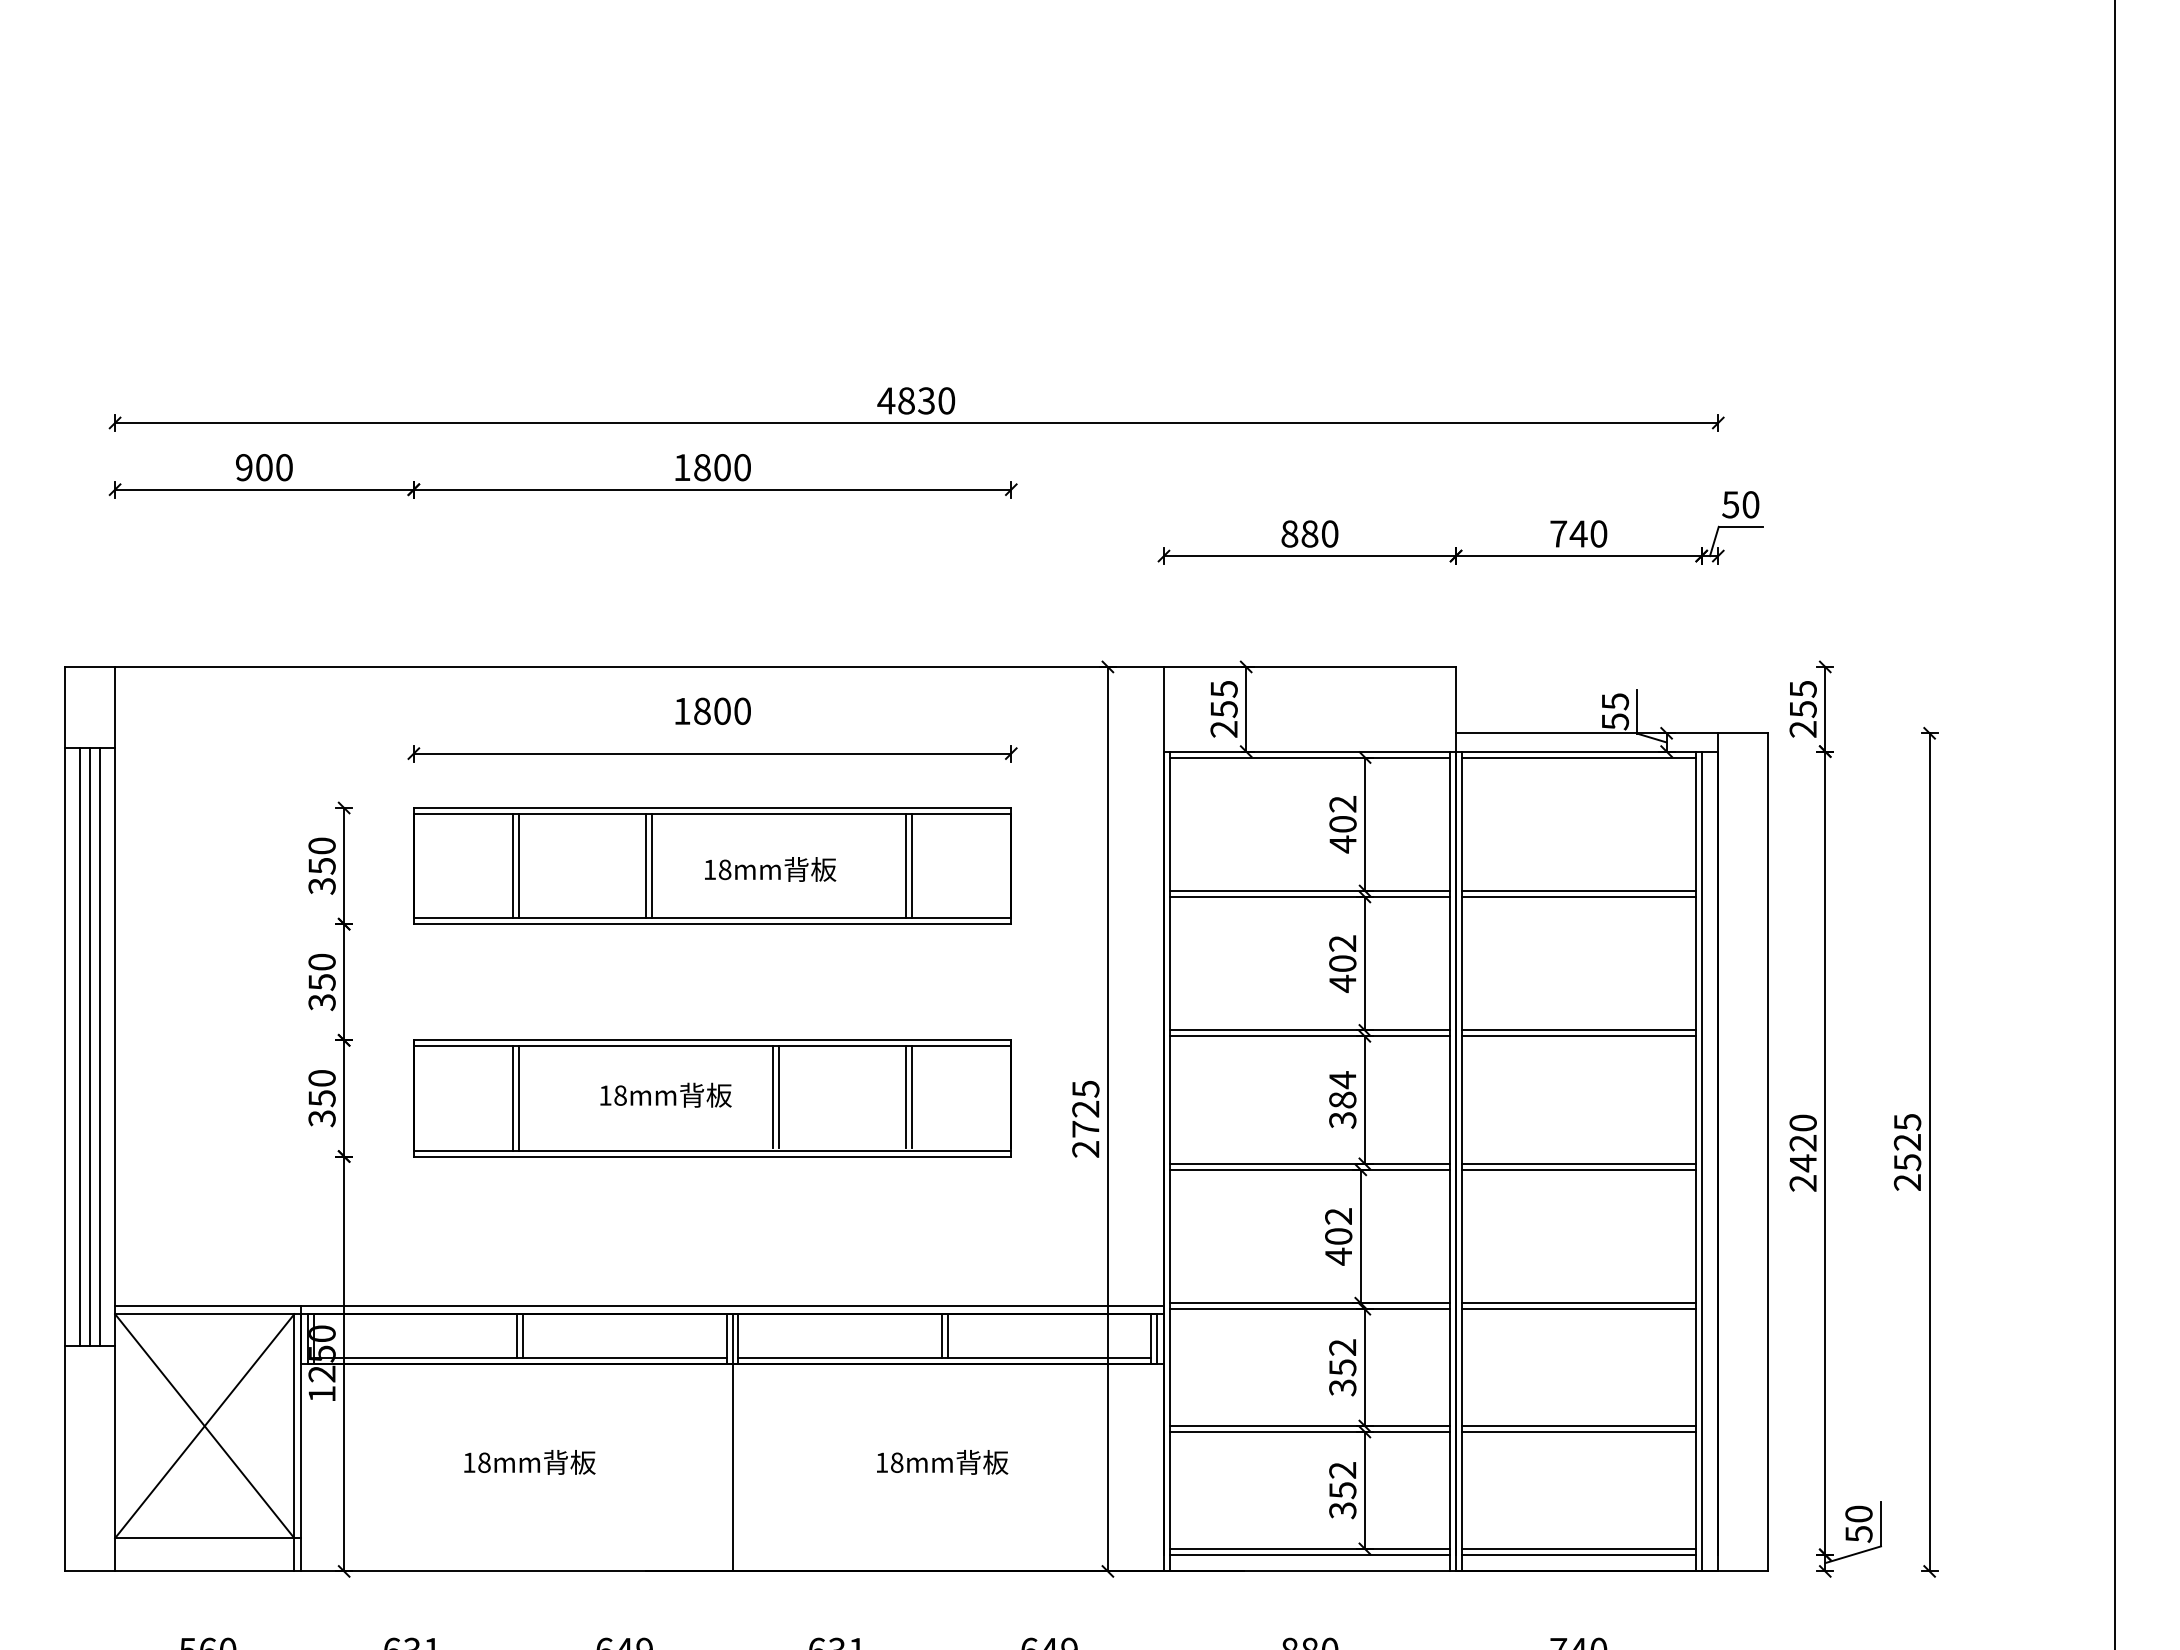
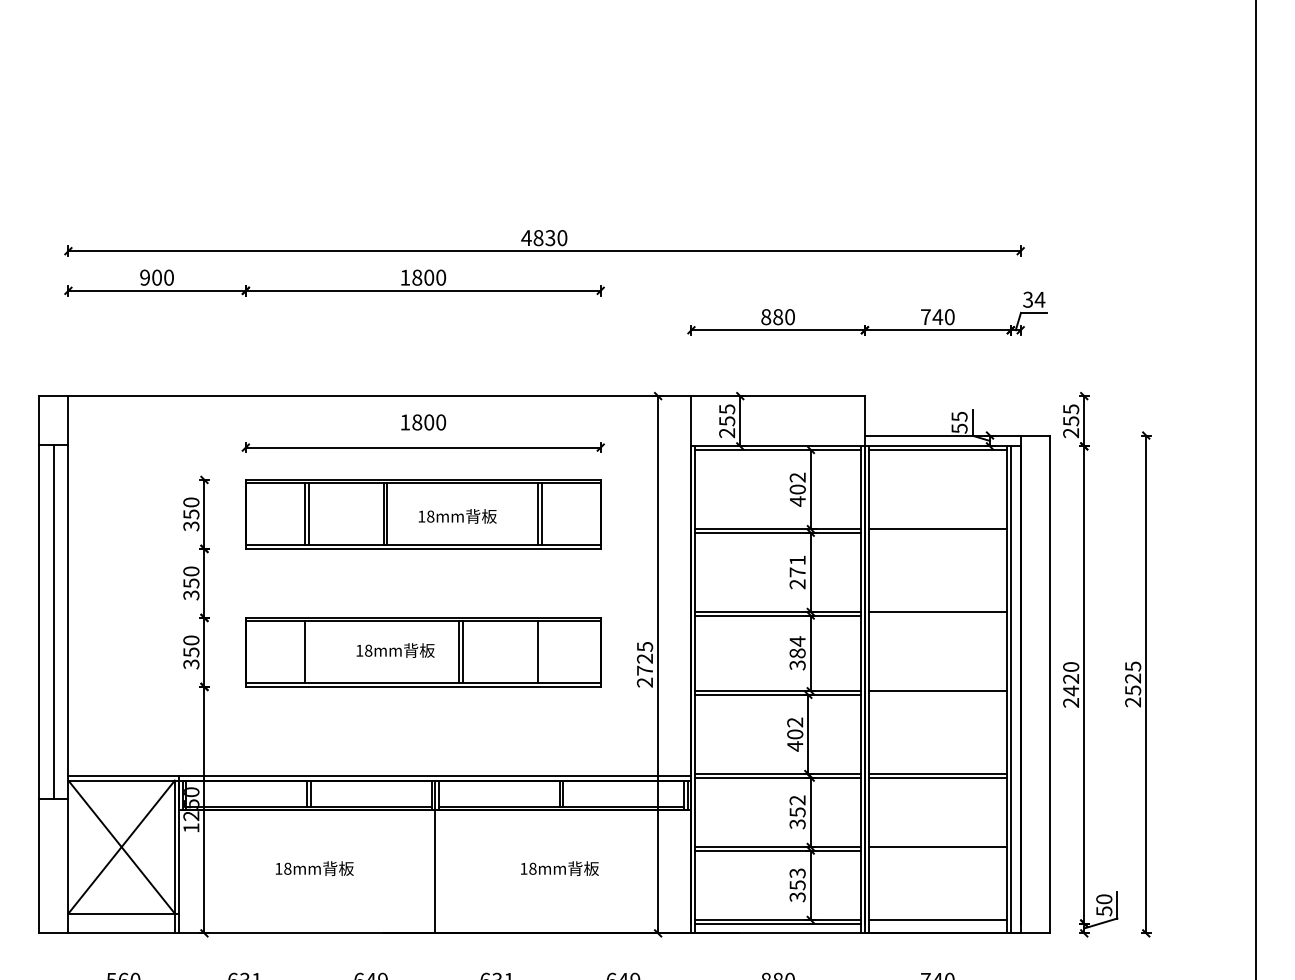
text: (1741, 504) -> (1034, 299), 50 -> 34
line: (1578, 896) -> (937, 532), removed
text: (1342, 963) -> (797, 572), 402 -> 271
line: (1578, 1036) -> (937, 615), removed
line: (79, 1046) -> (47, 621), removed
line: (100, 1046) -> (59, 621), removed
line: (911, 1096) -> (541, 651), removed
line: (519, 1098) -> (308, 652), removed
line: (1578, 1169) -> (937, 694), removed
line: (1578, 1431) -> (937, 850), removed
text: (1342, 1470) -> (797, 873), 352 -> 353
line: (1578, 1554) -> (937, 923), removed

